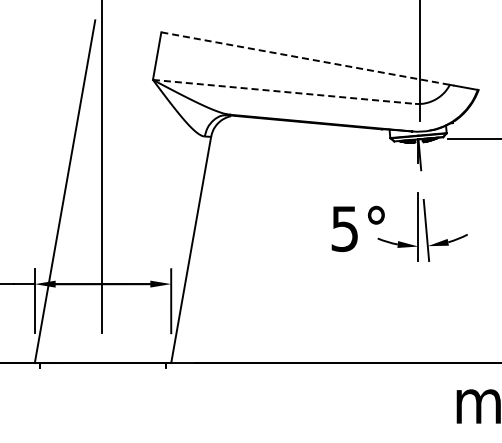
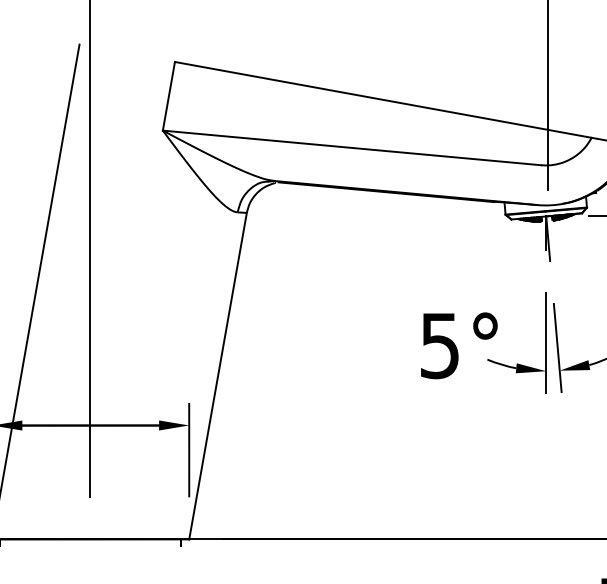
line: (305, 58) -> (383, 99), dashed -> solid
line: (283, 91) -> (351, 147), dashed -> solid

